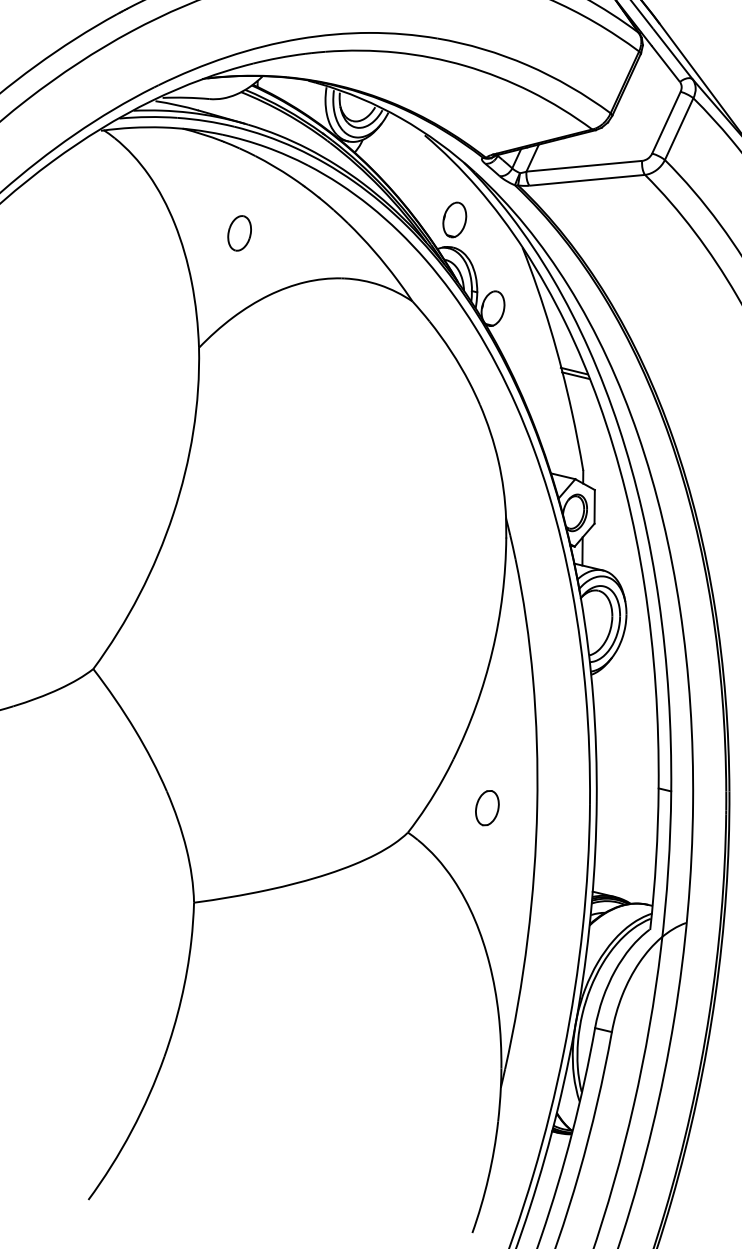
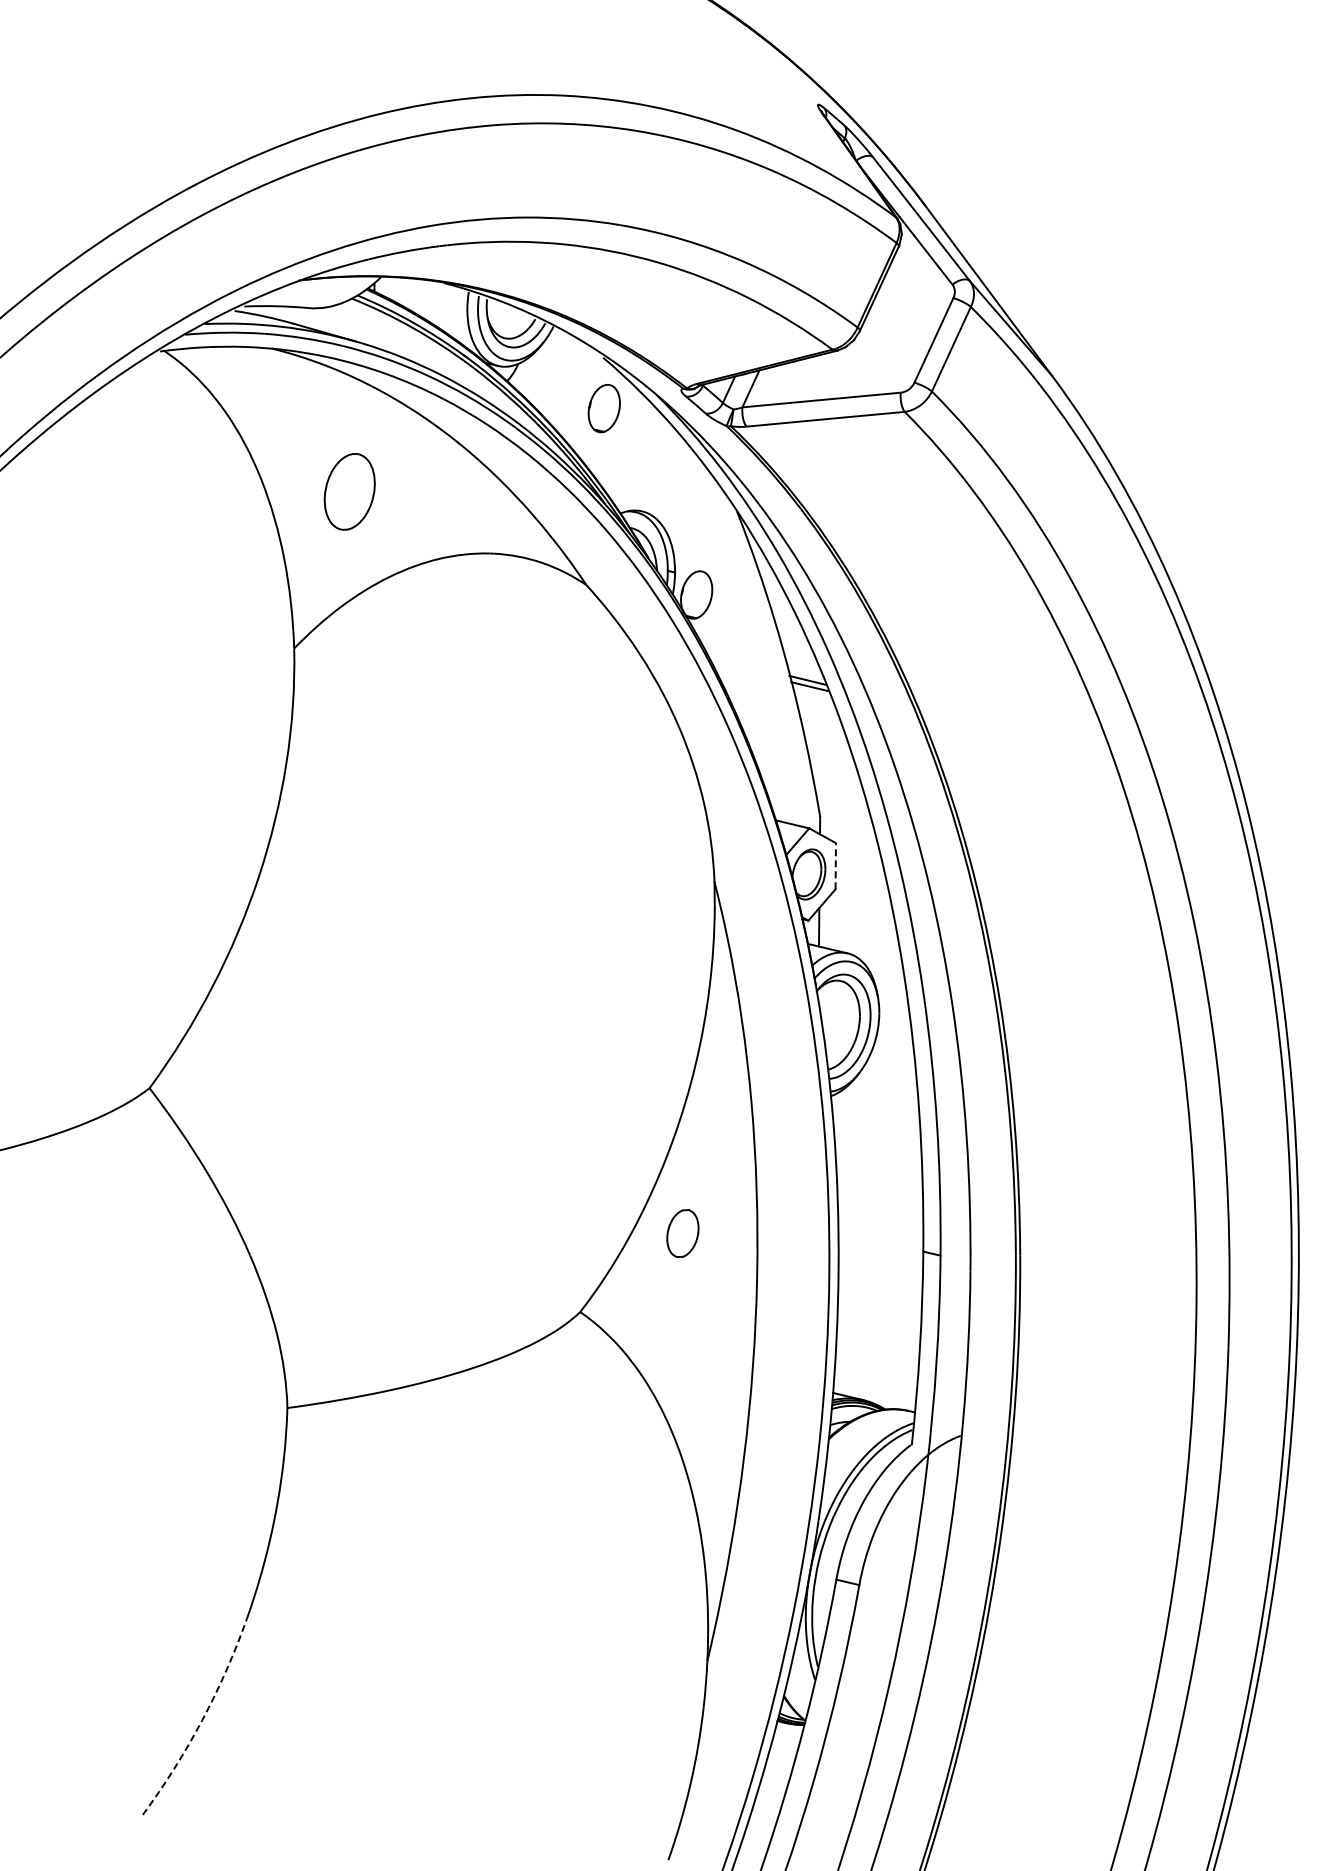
part: (454, 219) -> (603, 408), moved
part: (239, 233) -> (349, 491), size x1.6
line: (594, 506) -> (835, 865), solid -> dashed
part: (487, 808) -> (682, 1233), moved
arc: (132, 1130) -> (202, 1720), solid -> dashed

